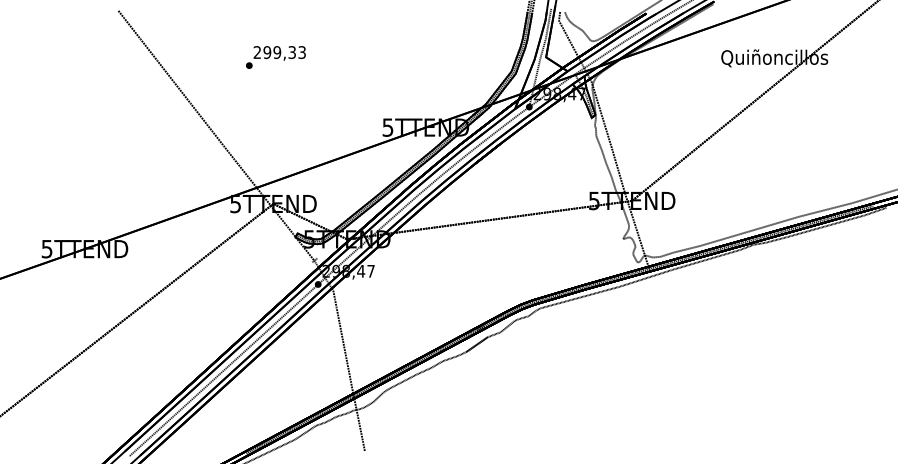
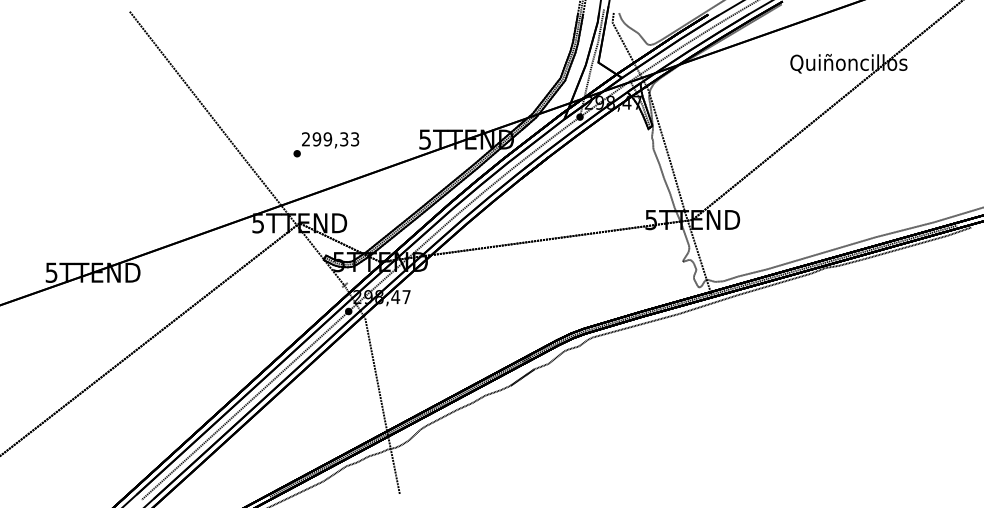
text: (276, 57) -> (326, 144), moved

